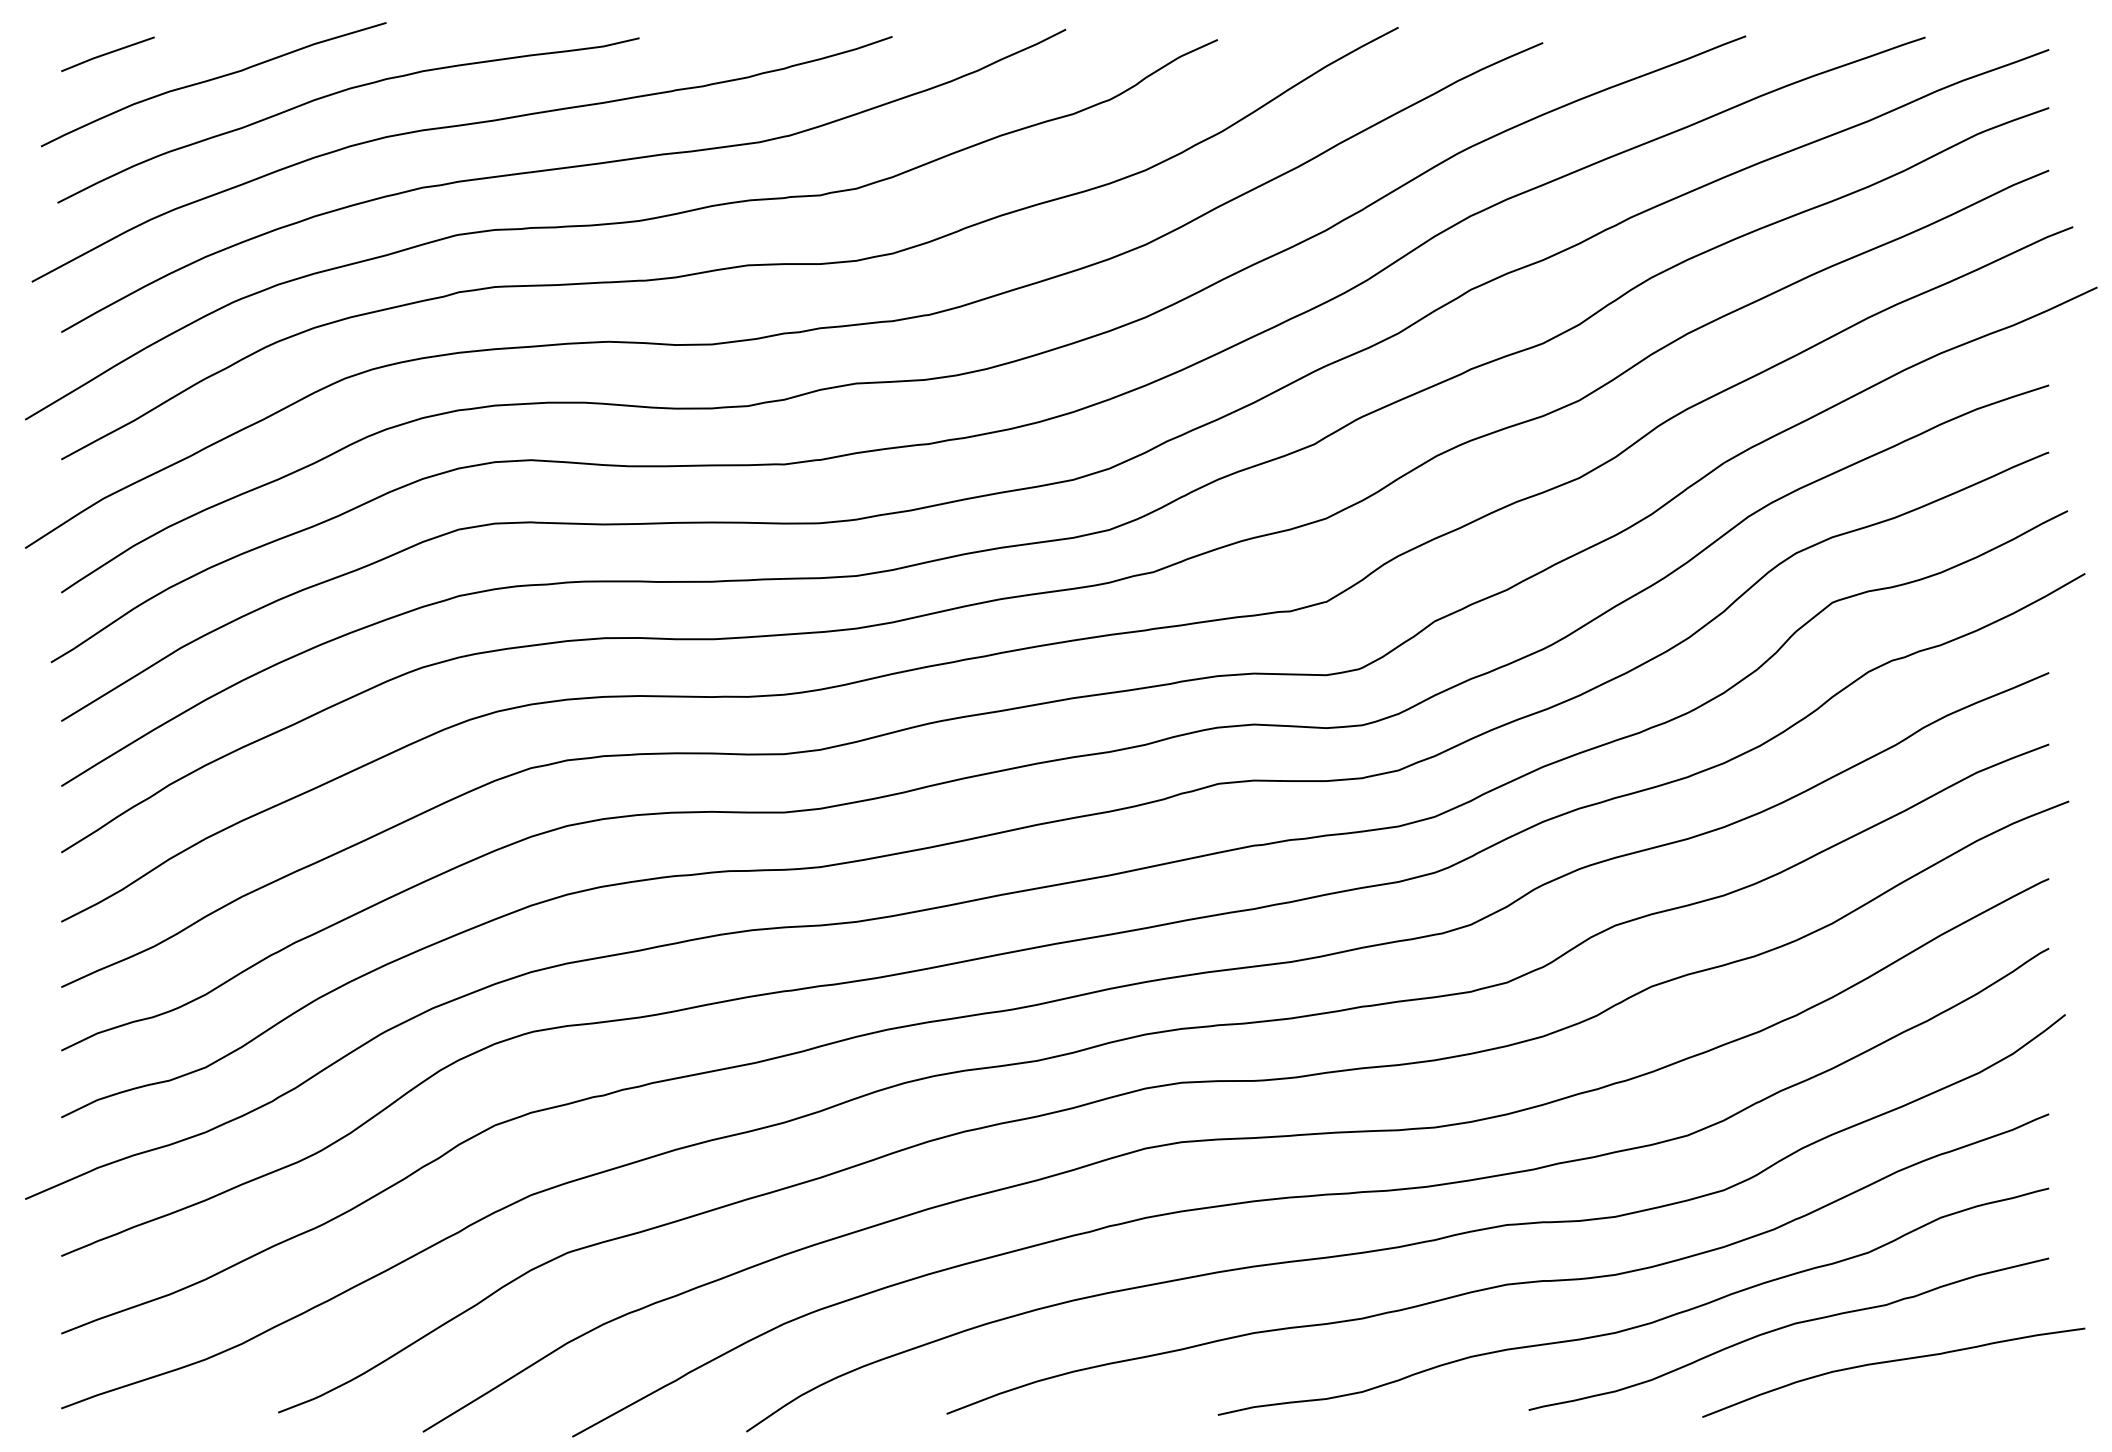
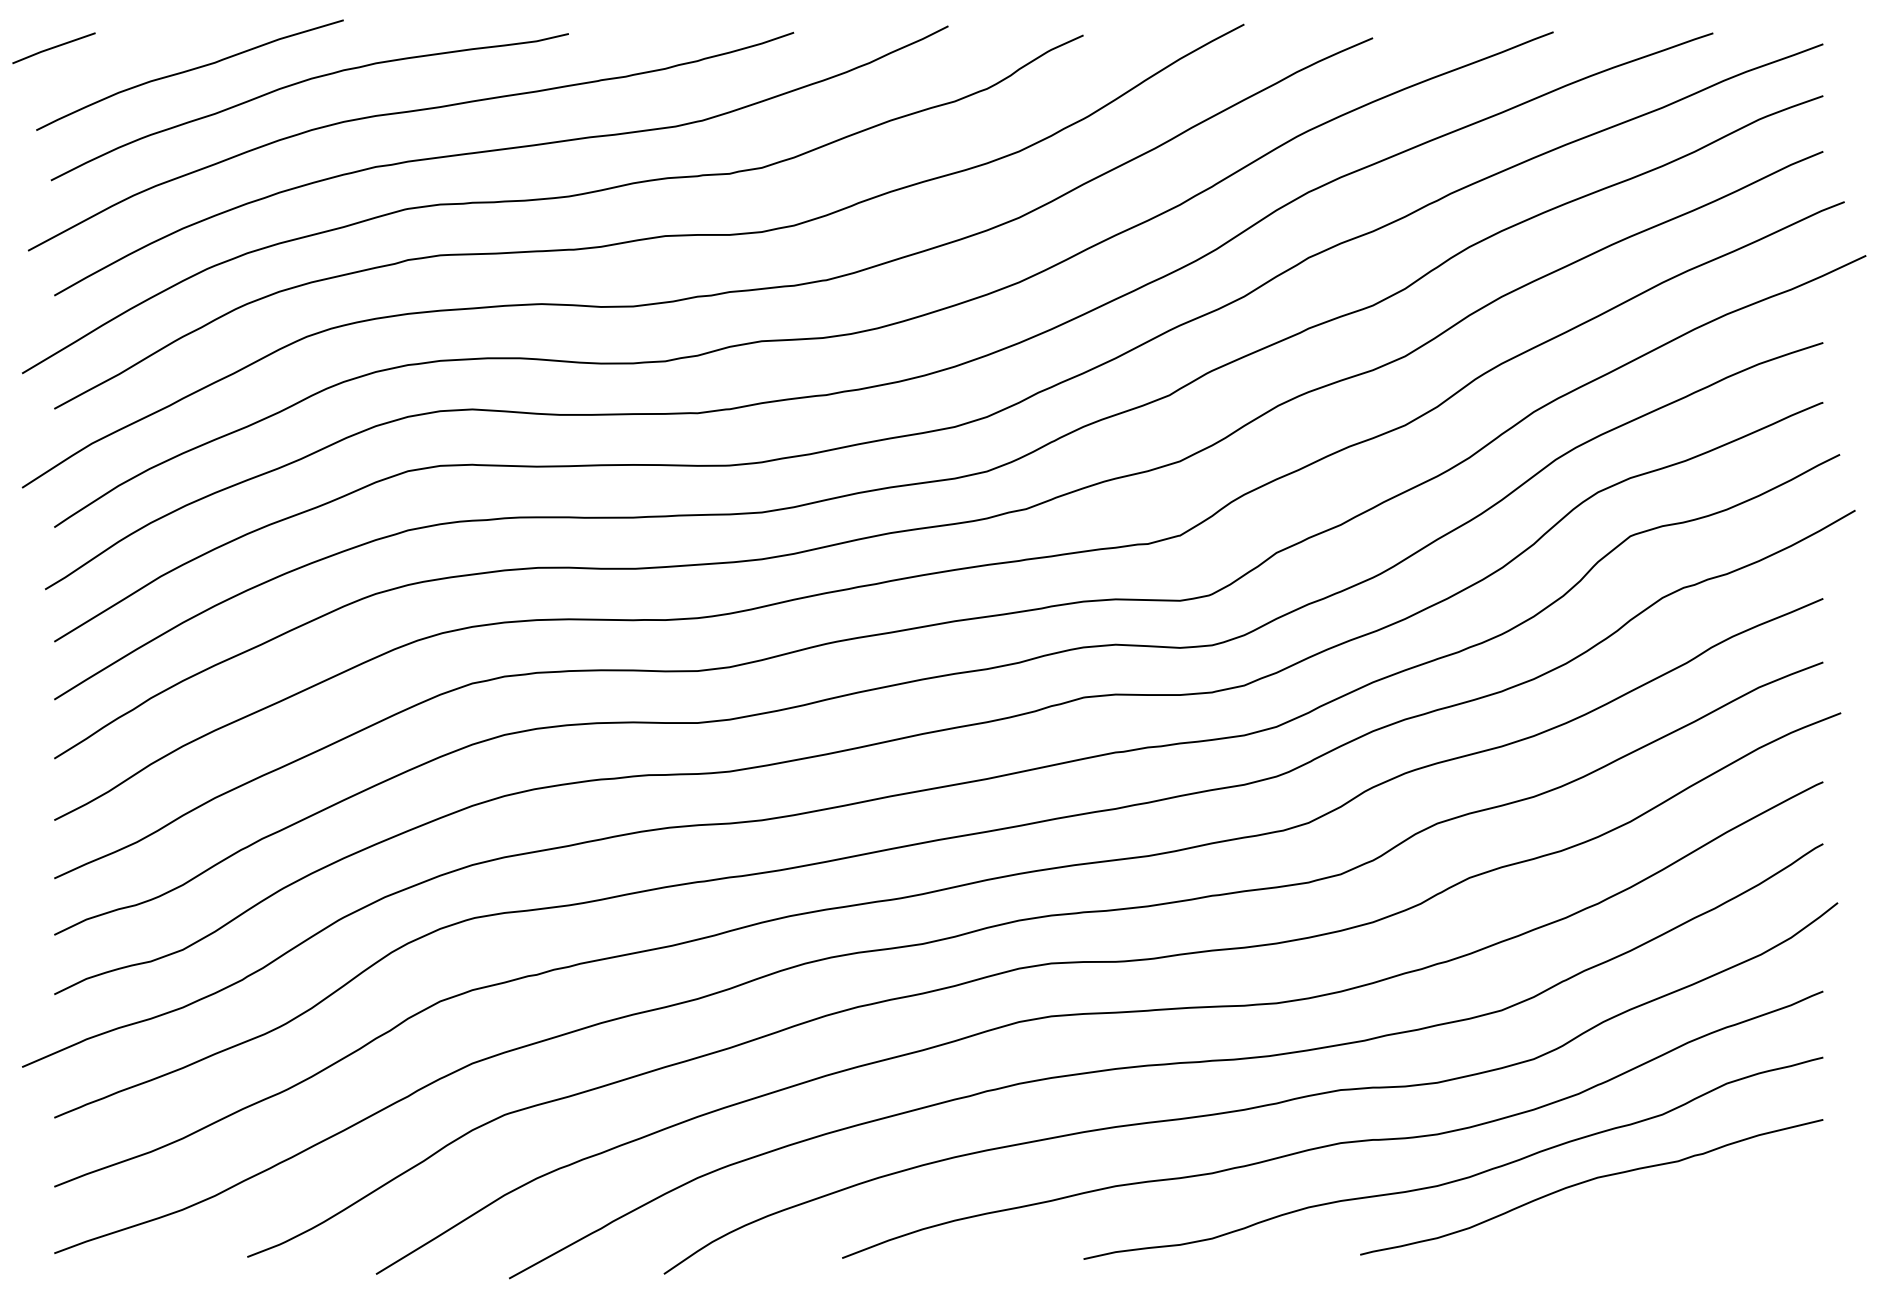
line: (107, 53) -> (53, 47), moved
curve: (1891, 1362) -> (1683, 1212), removed

